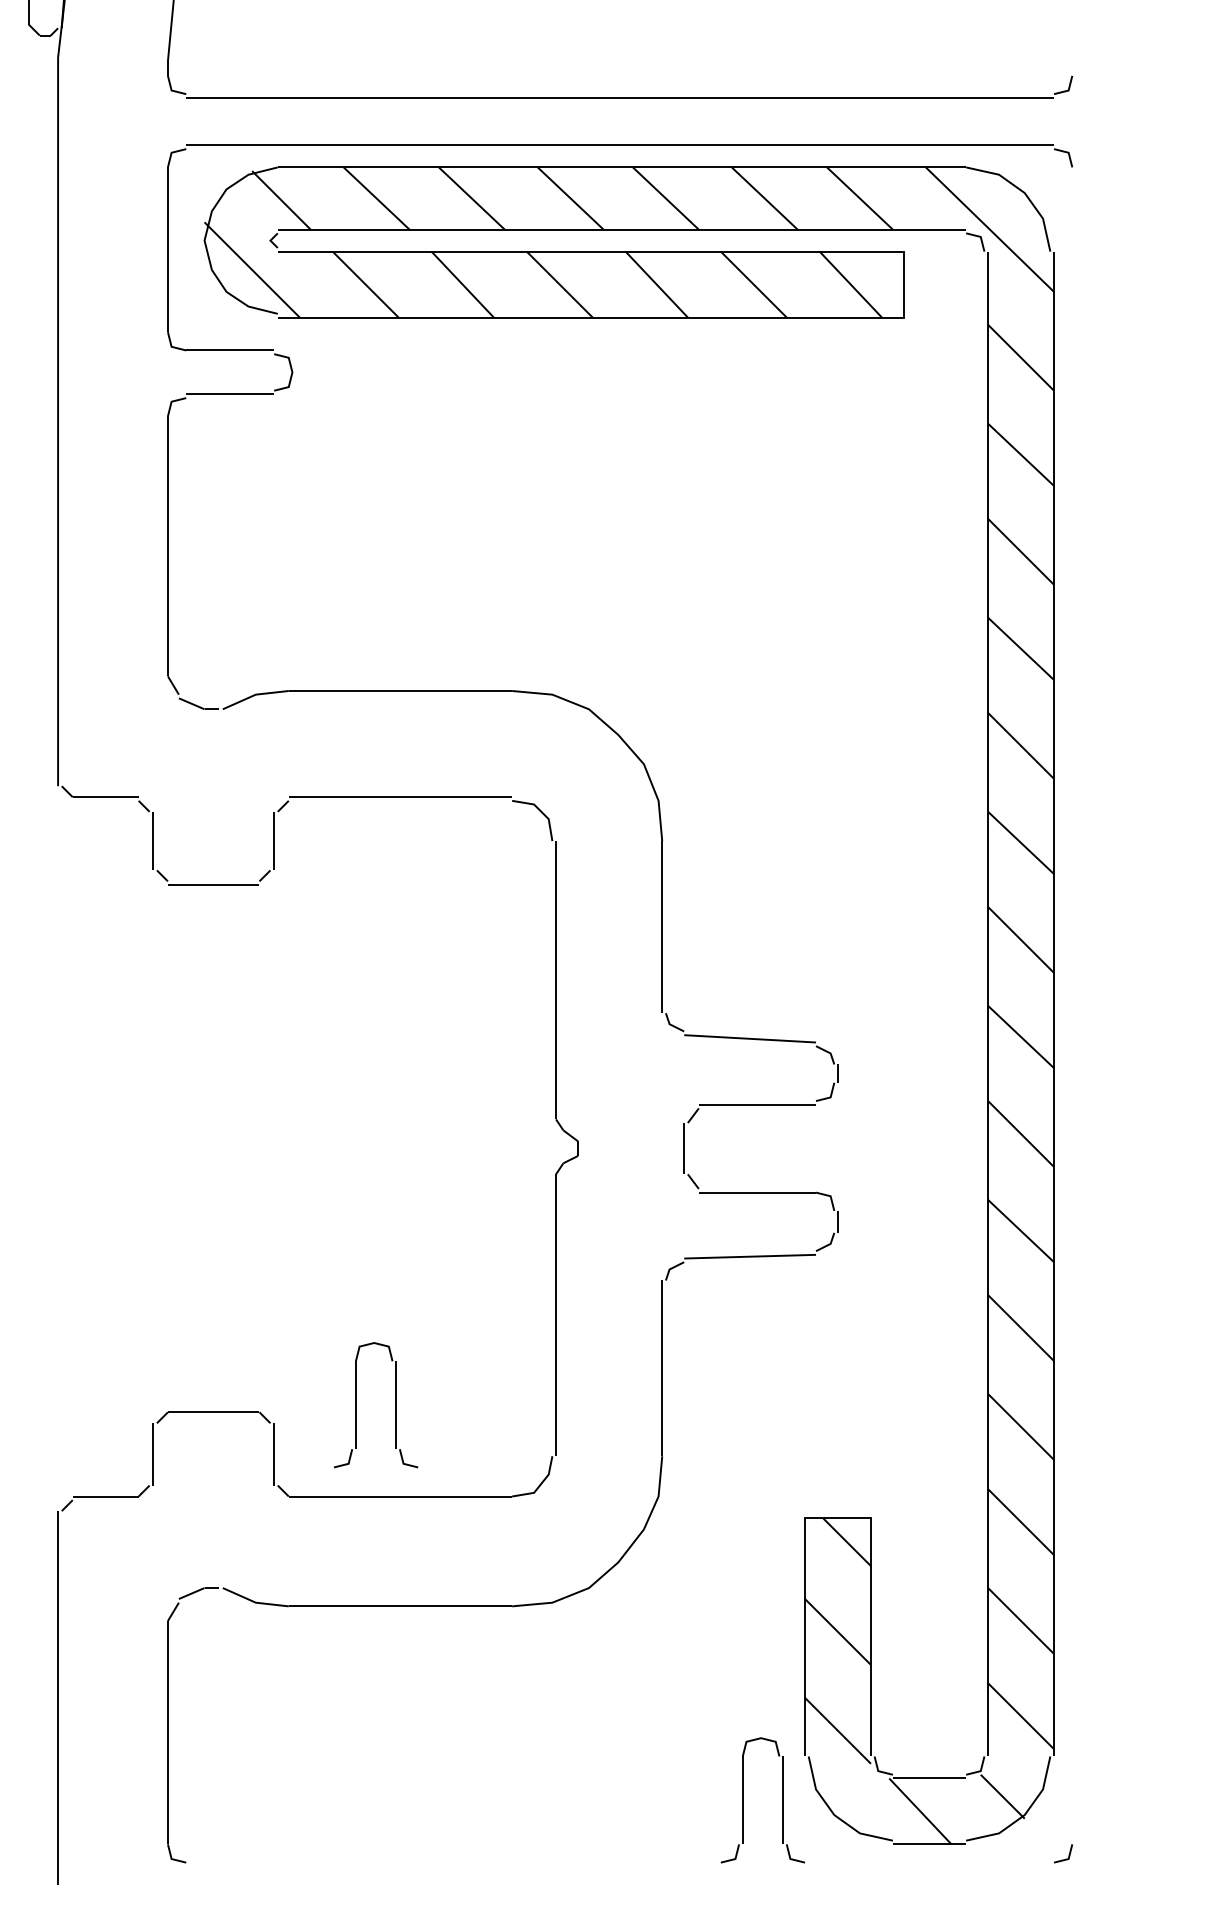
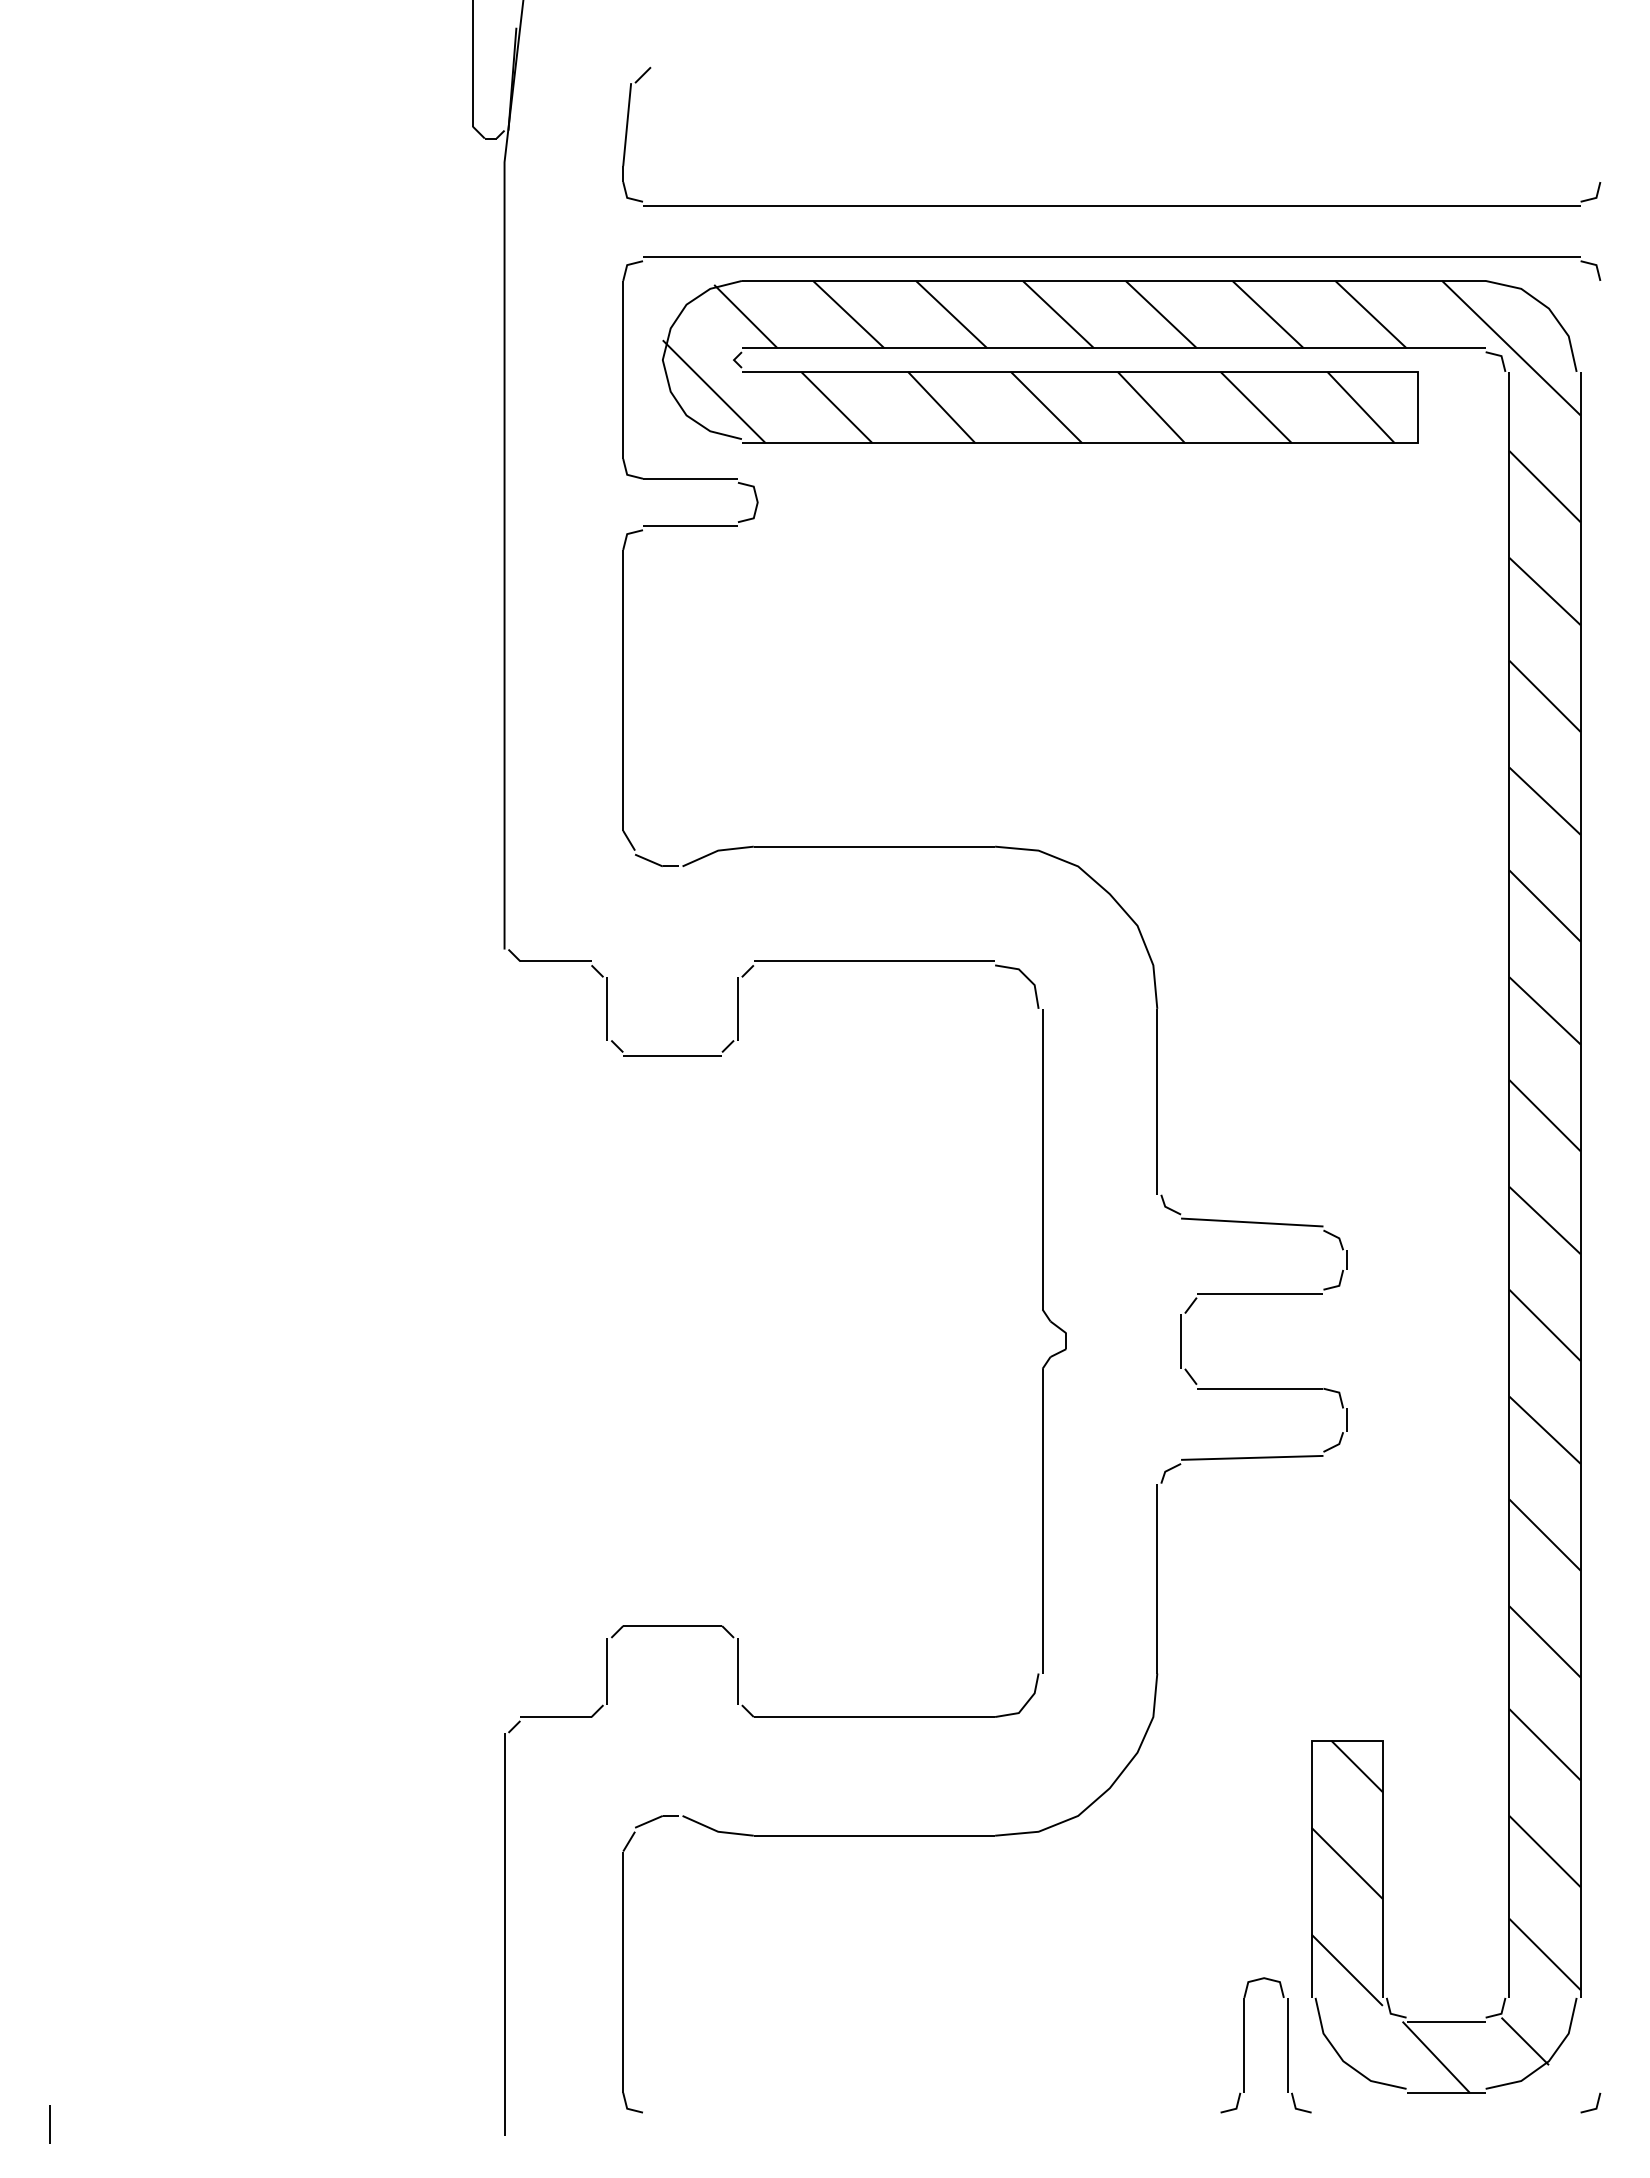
part: (356, 1405) -> (826, 1618), removed

